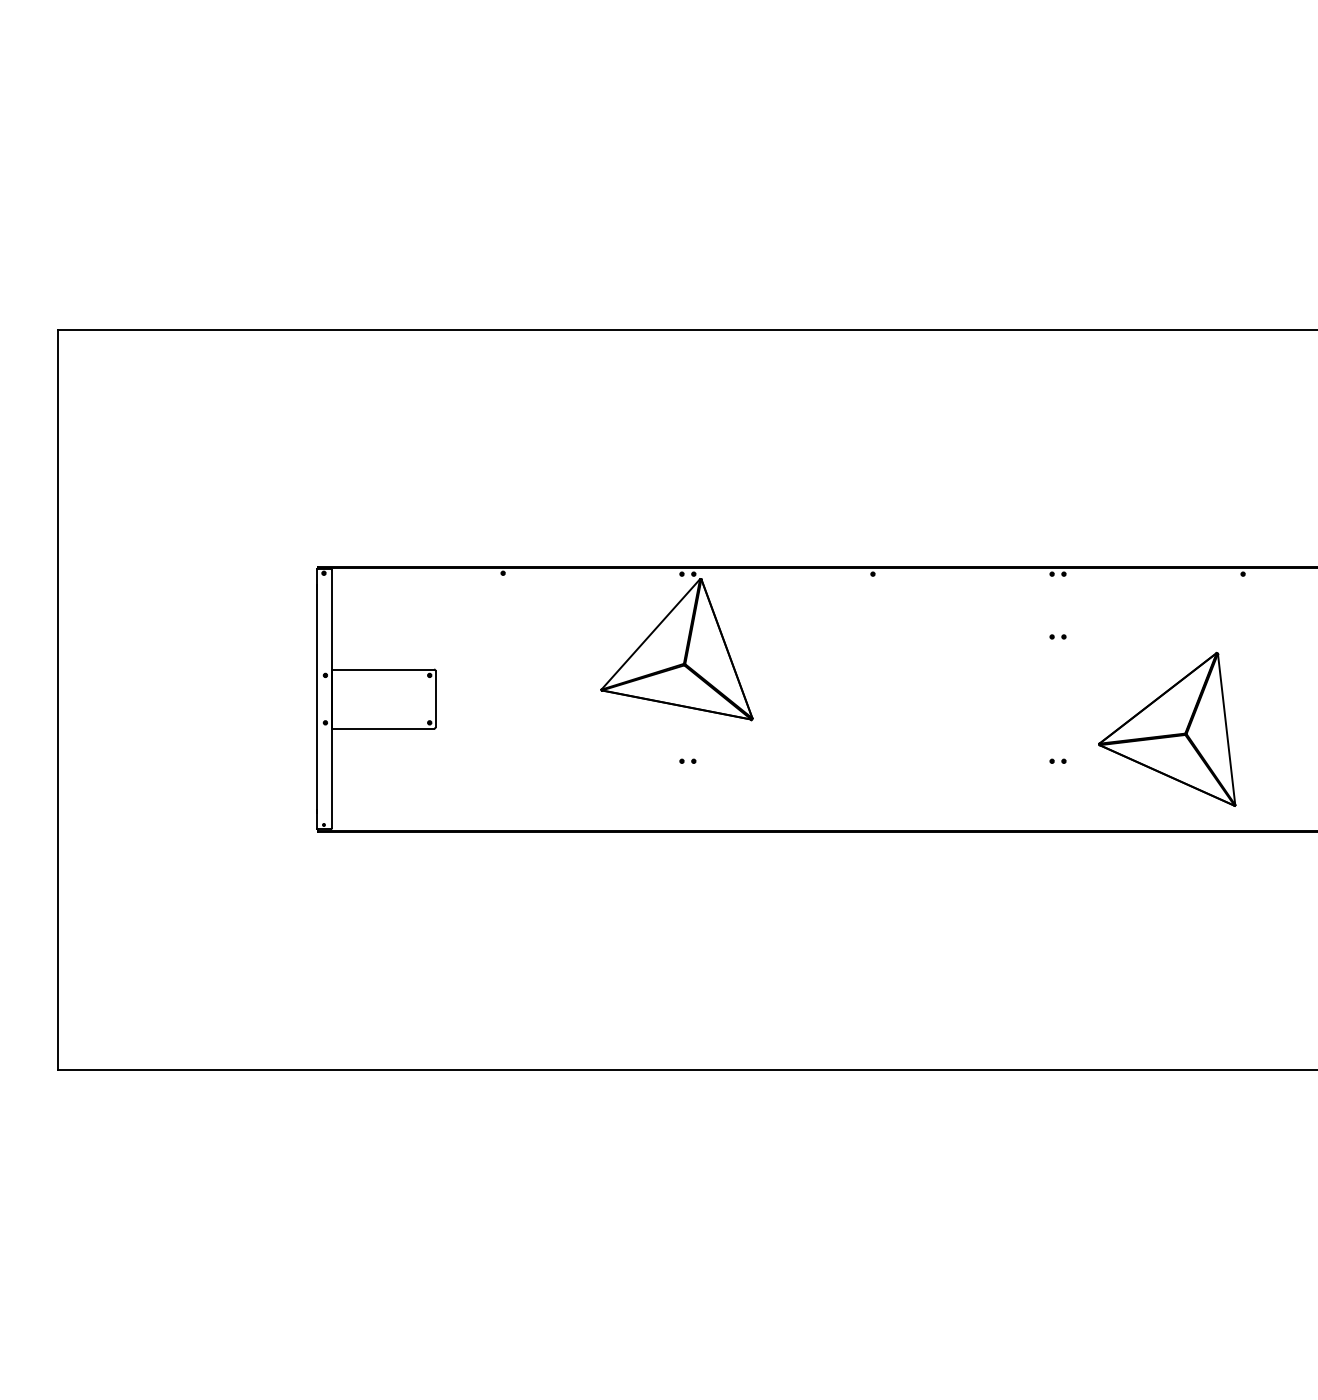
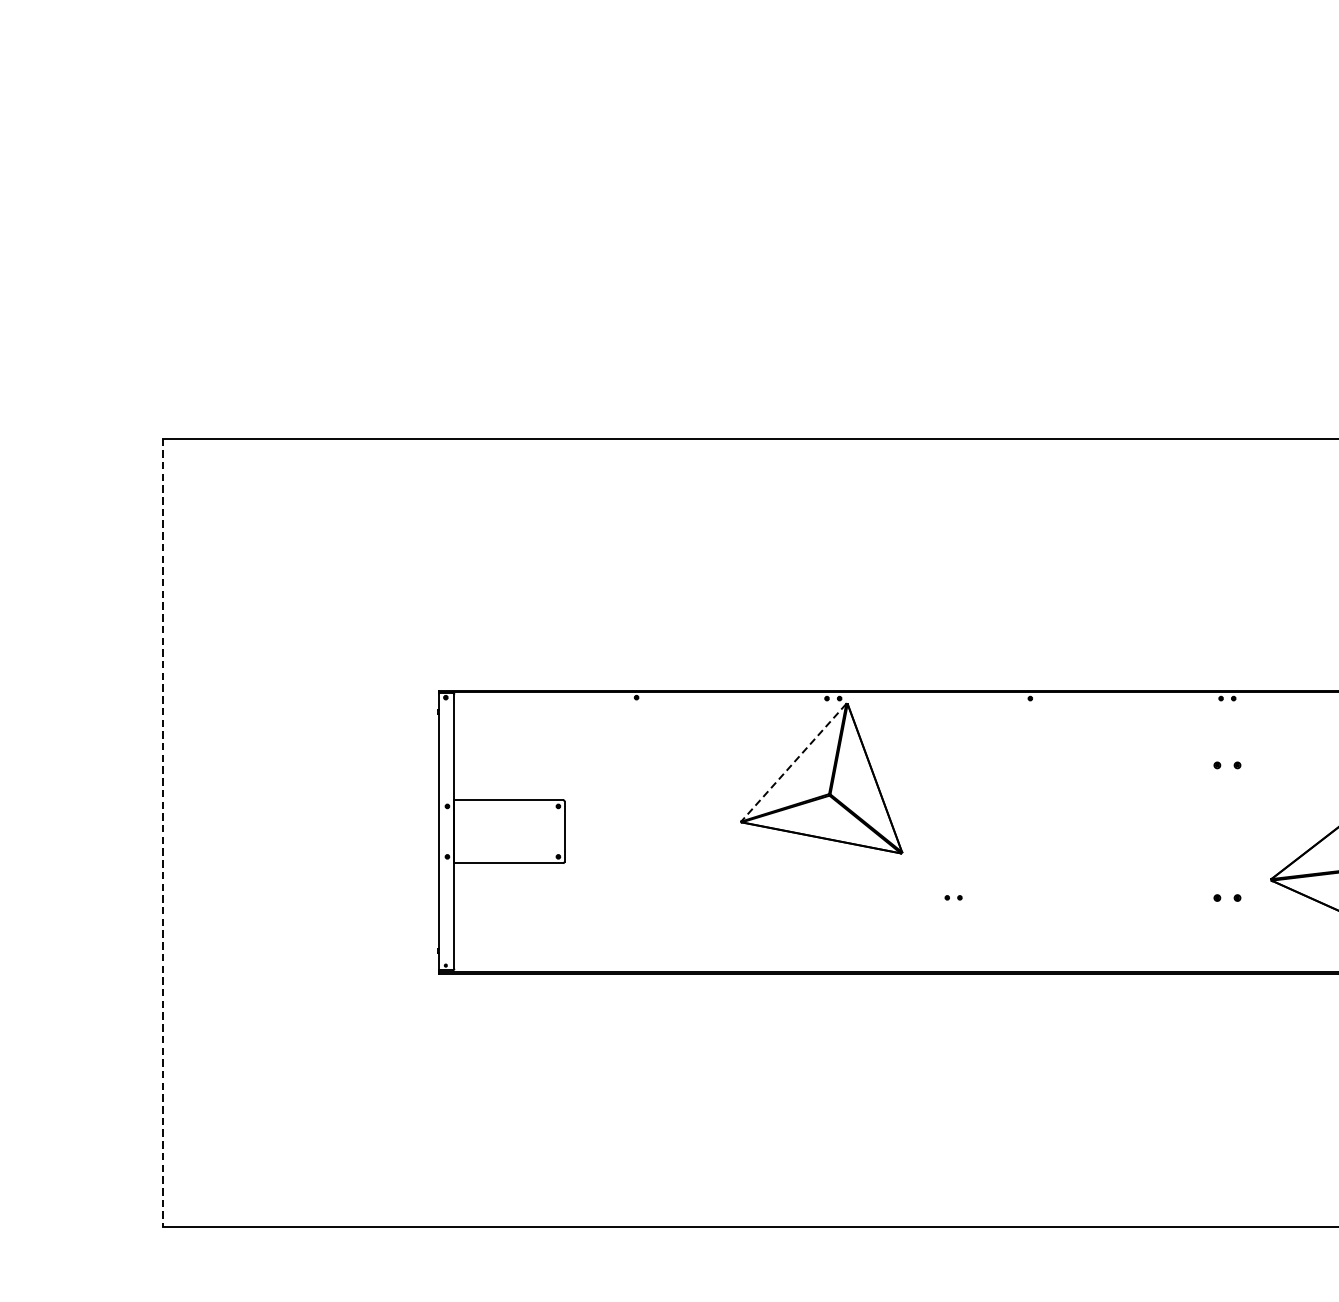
line: (650, 634) -> (793, 762), solid -> dashed
part: (1057, 636) -> (1226, 764), size x1.6
line: (58, 700) -> (163, 833), solid -> dashed
part: (687, 760) -> (953, 896), moved
part: (1057, 760) -> (1226, 896), size x1.6

